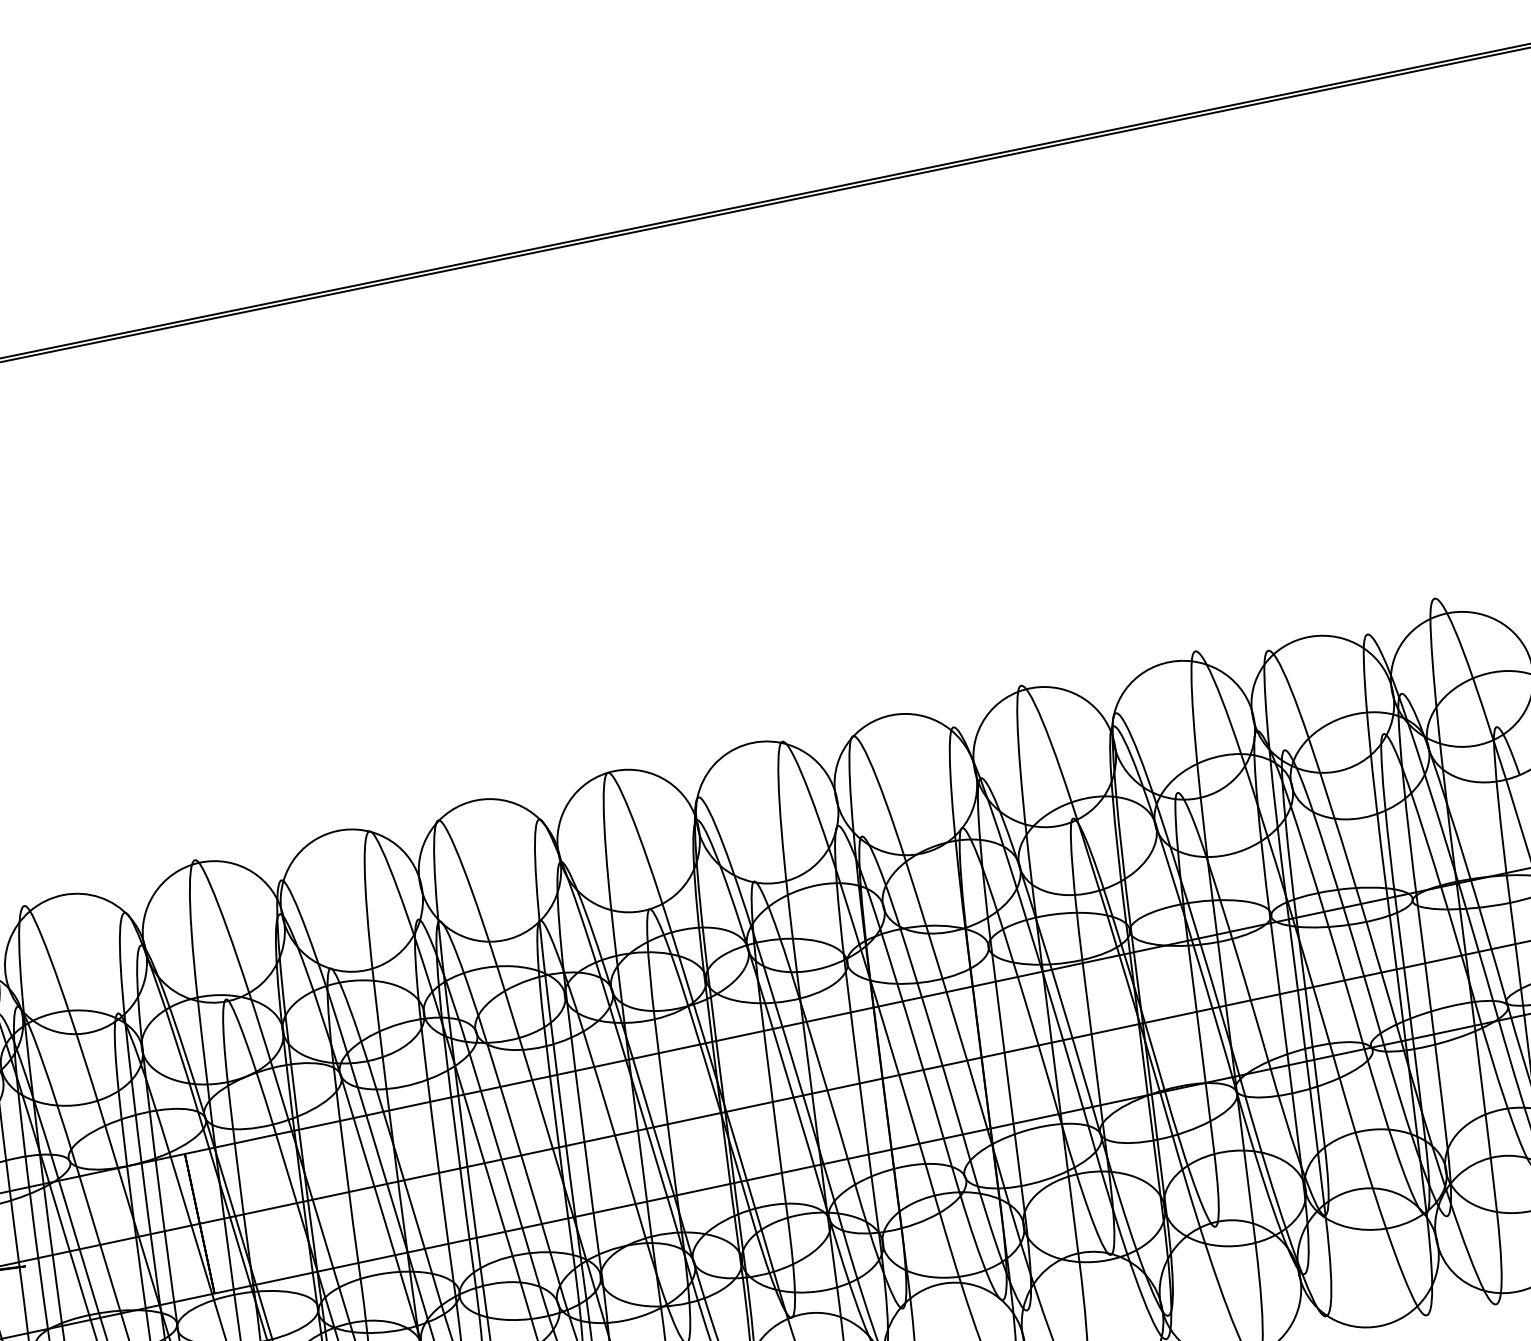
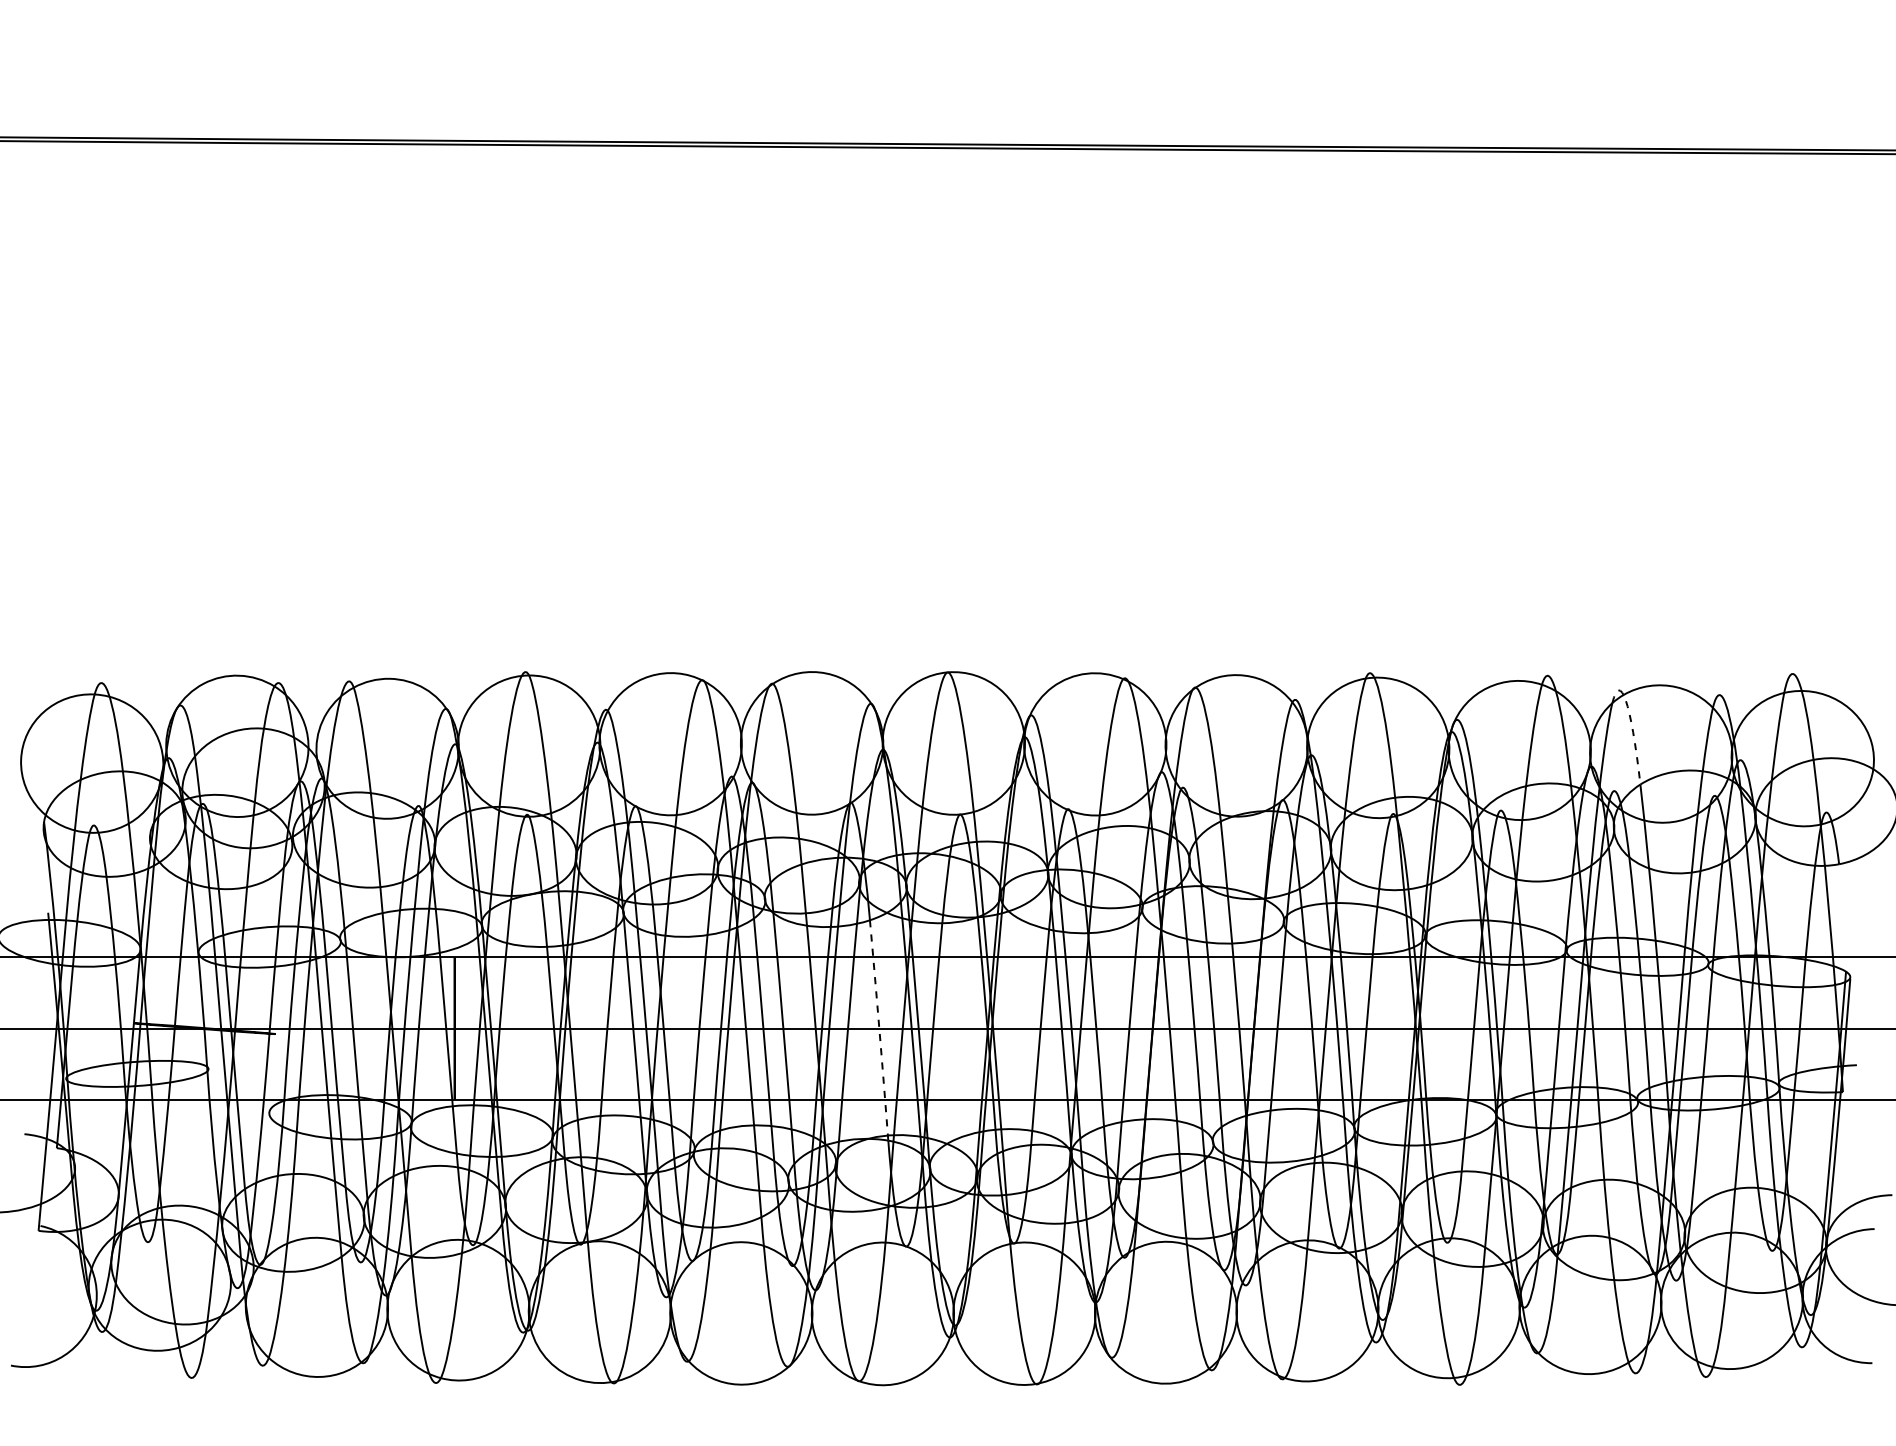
arc: (1287, 681) -> (1631, 724), solid -> dashed
arc: (616, 1139) -> (879, 1032), solid -> dashed

